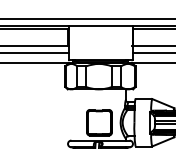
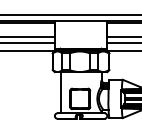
line: (75, 114) -> (60, 92), added

